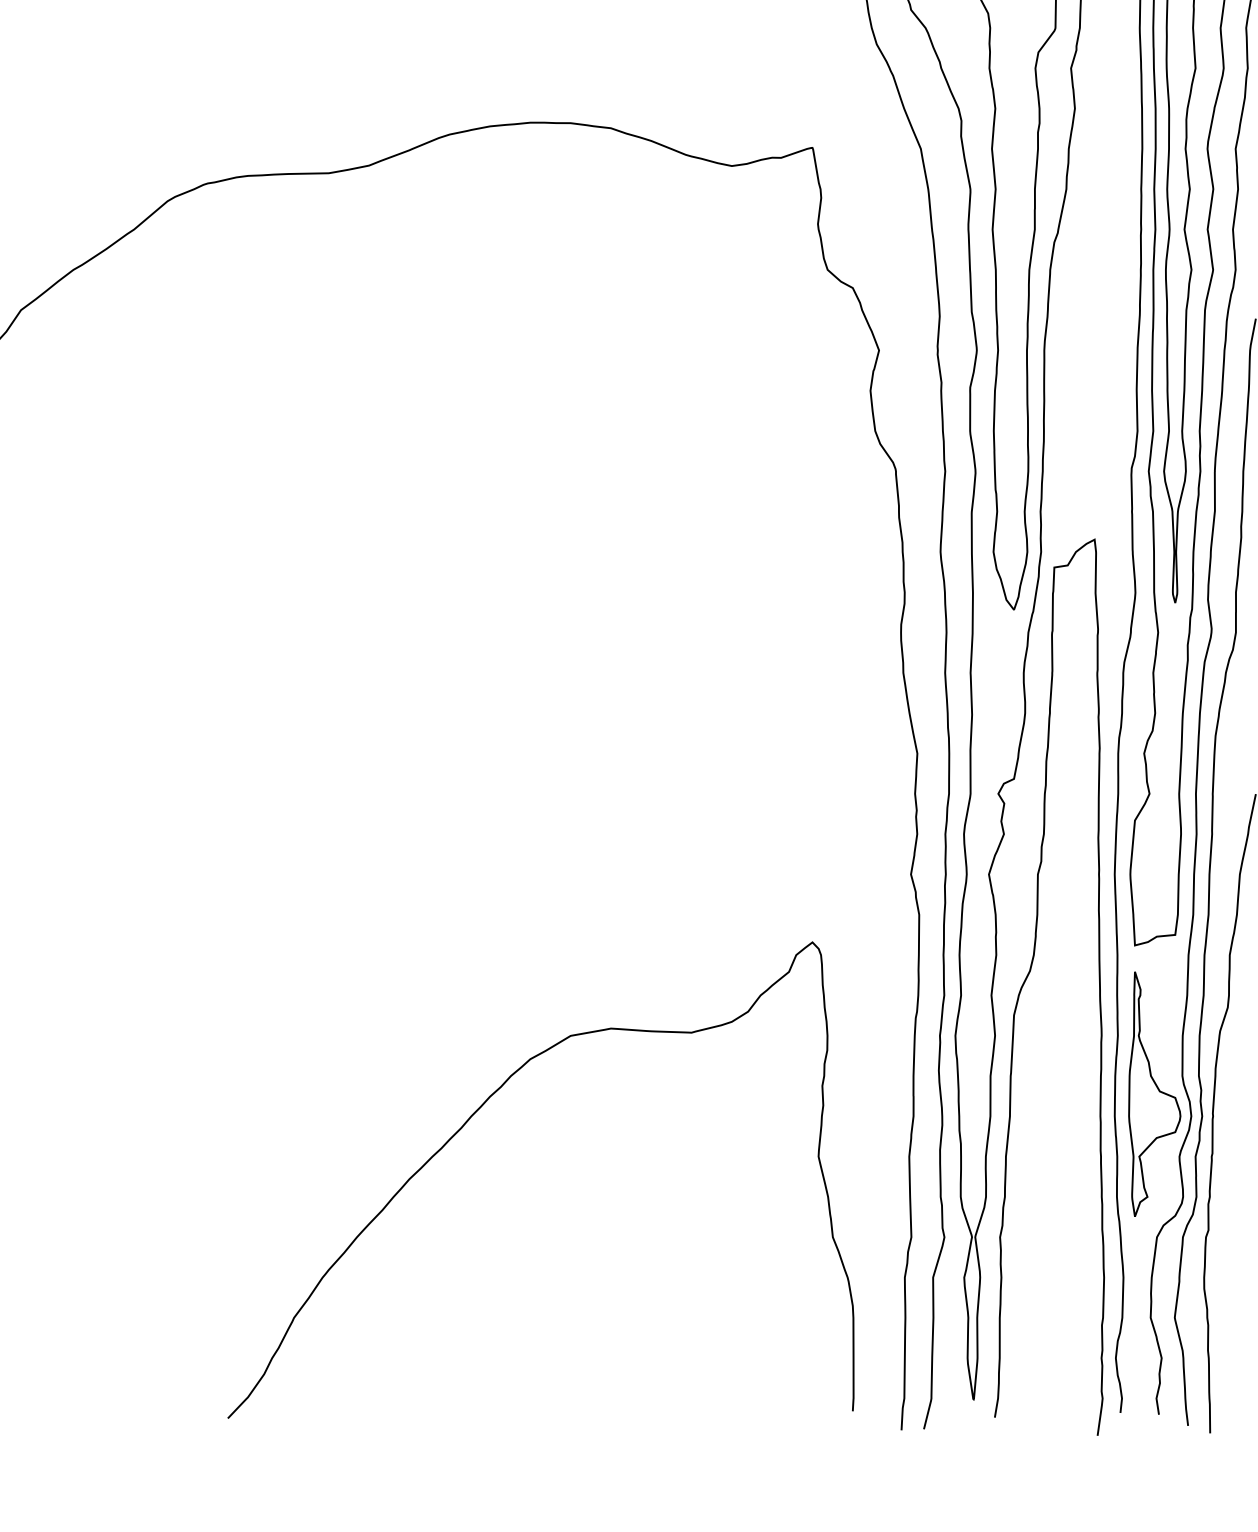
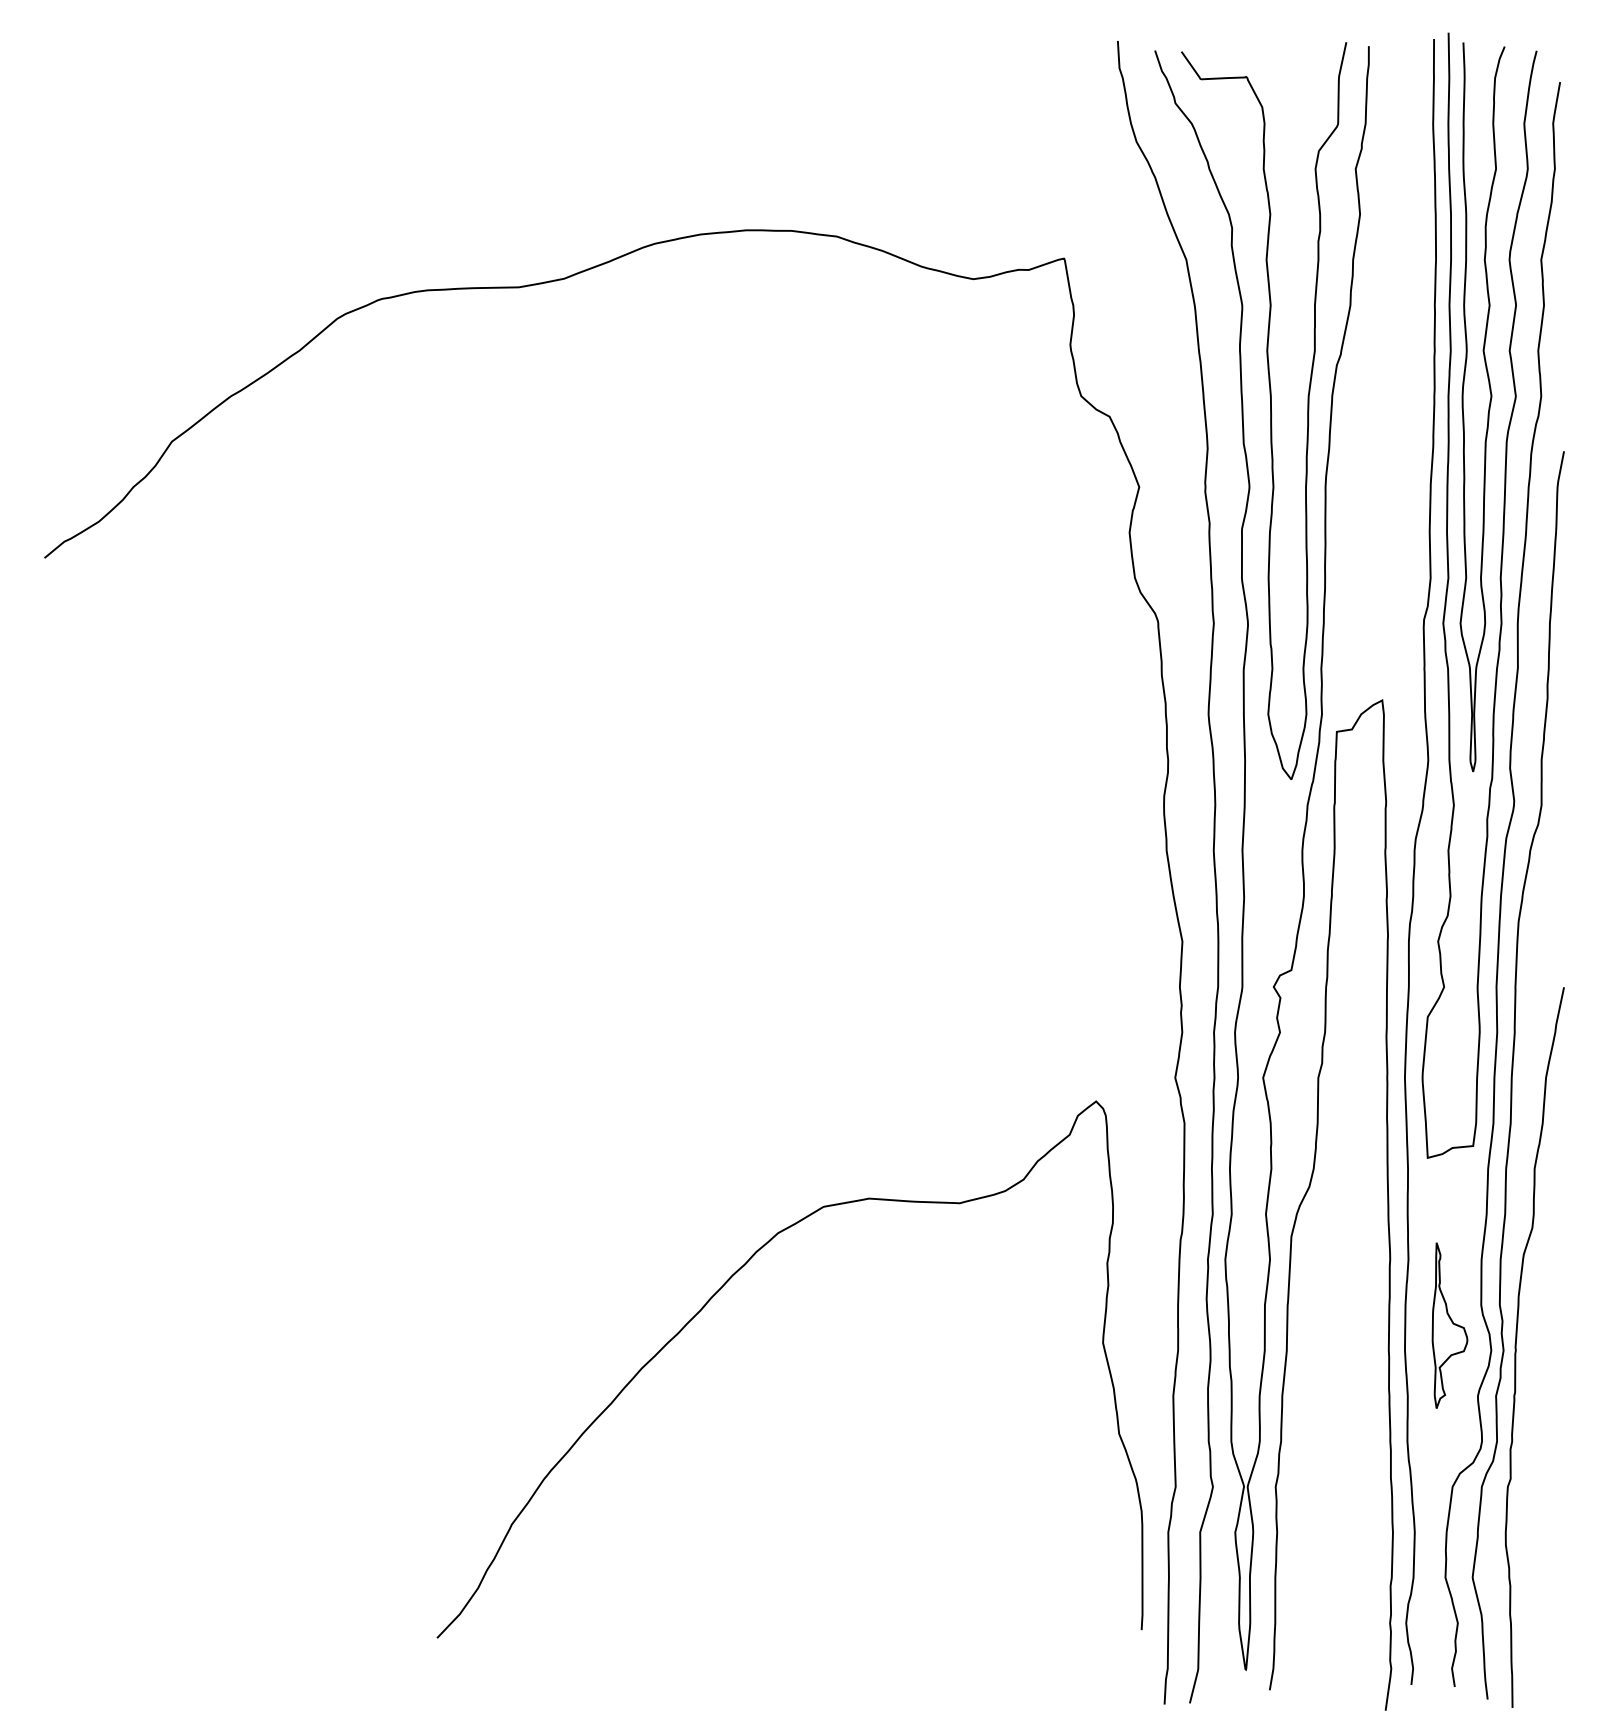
part: (1154, 1094) -> (1449, 1325), size x0.6
curve: (474, 1114) -> (715, 1295), moved

